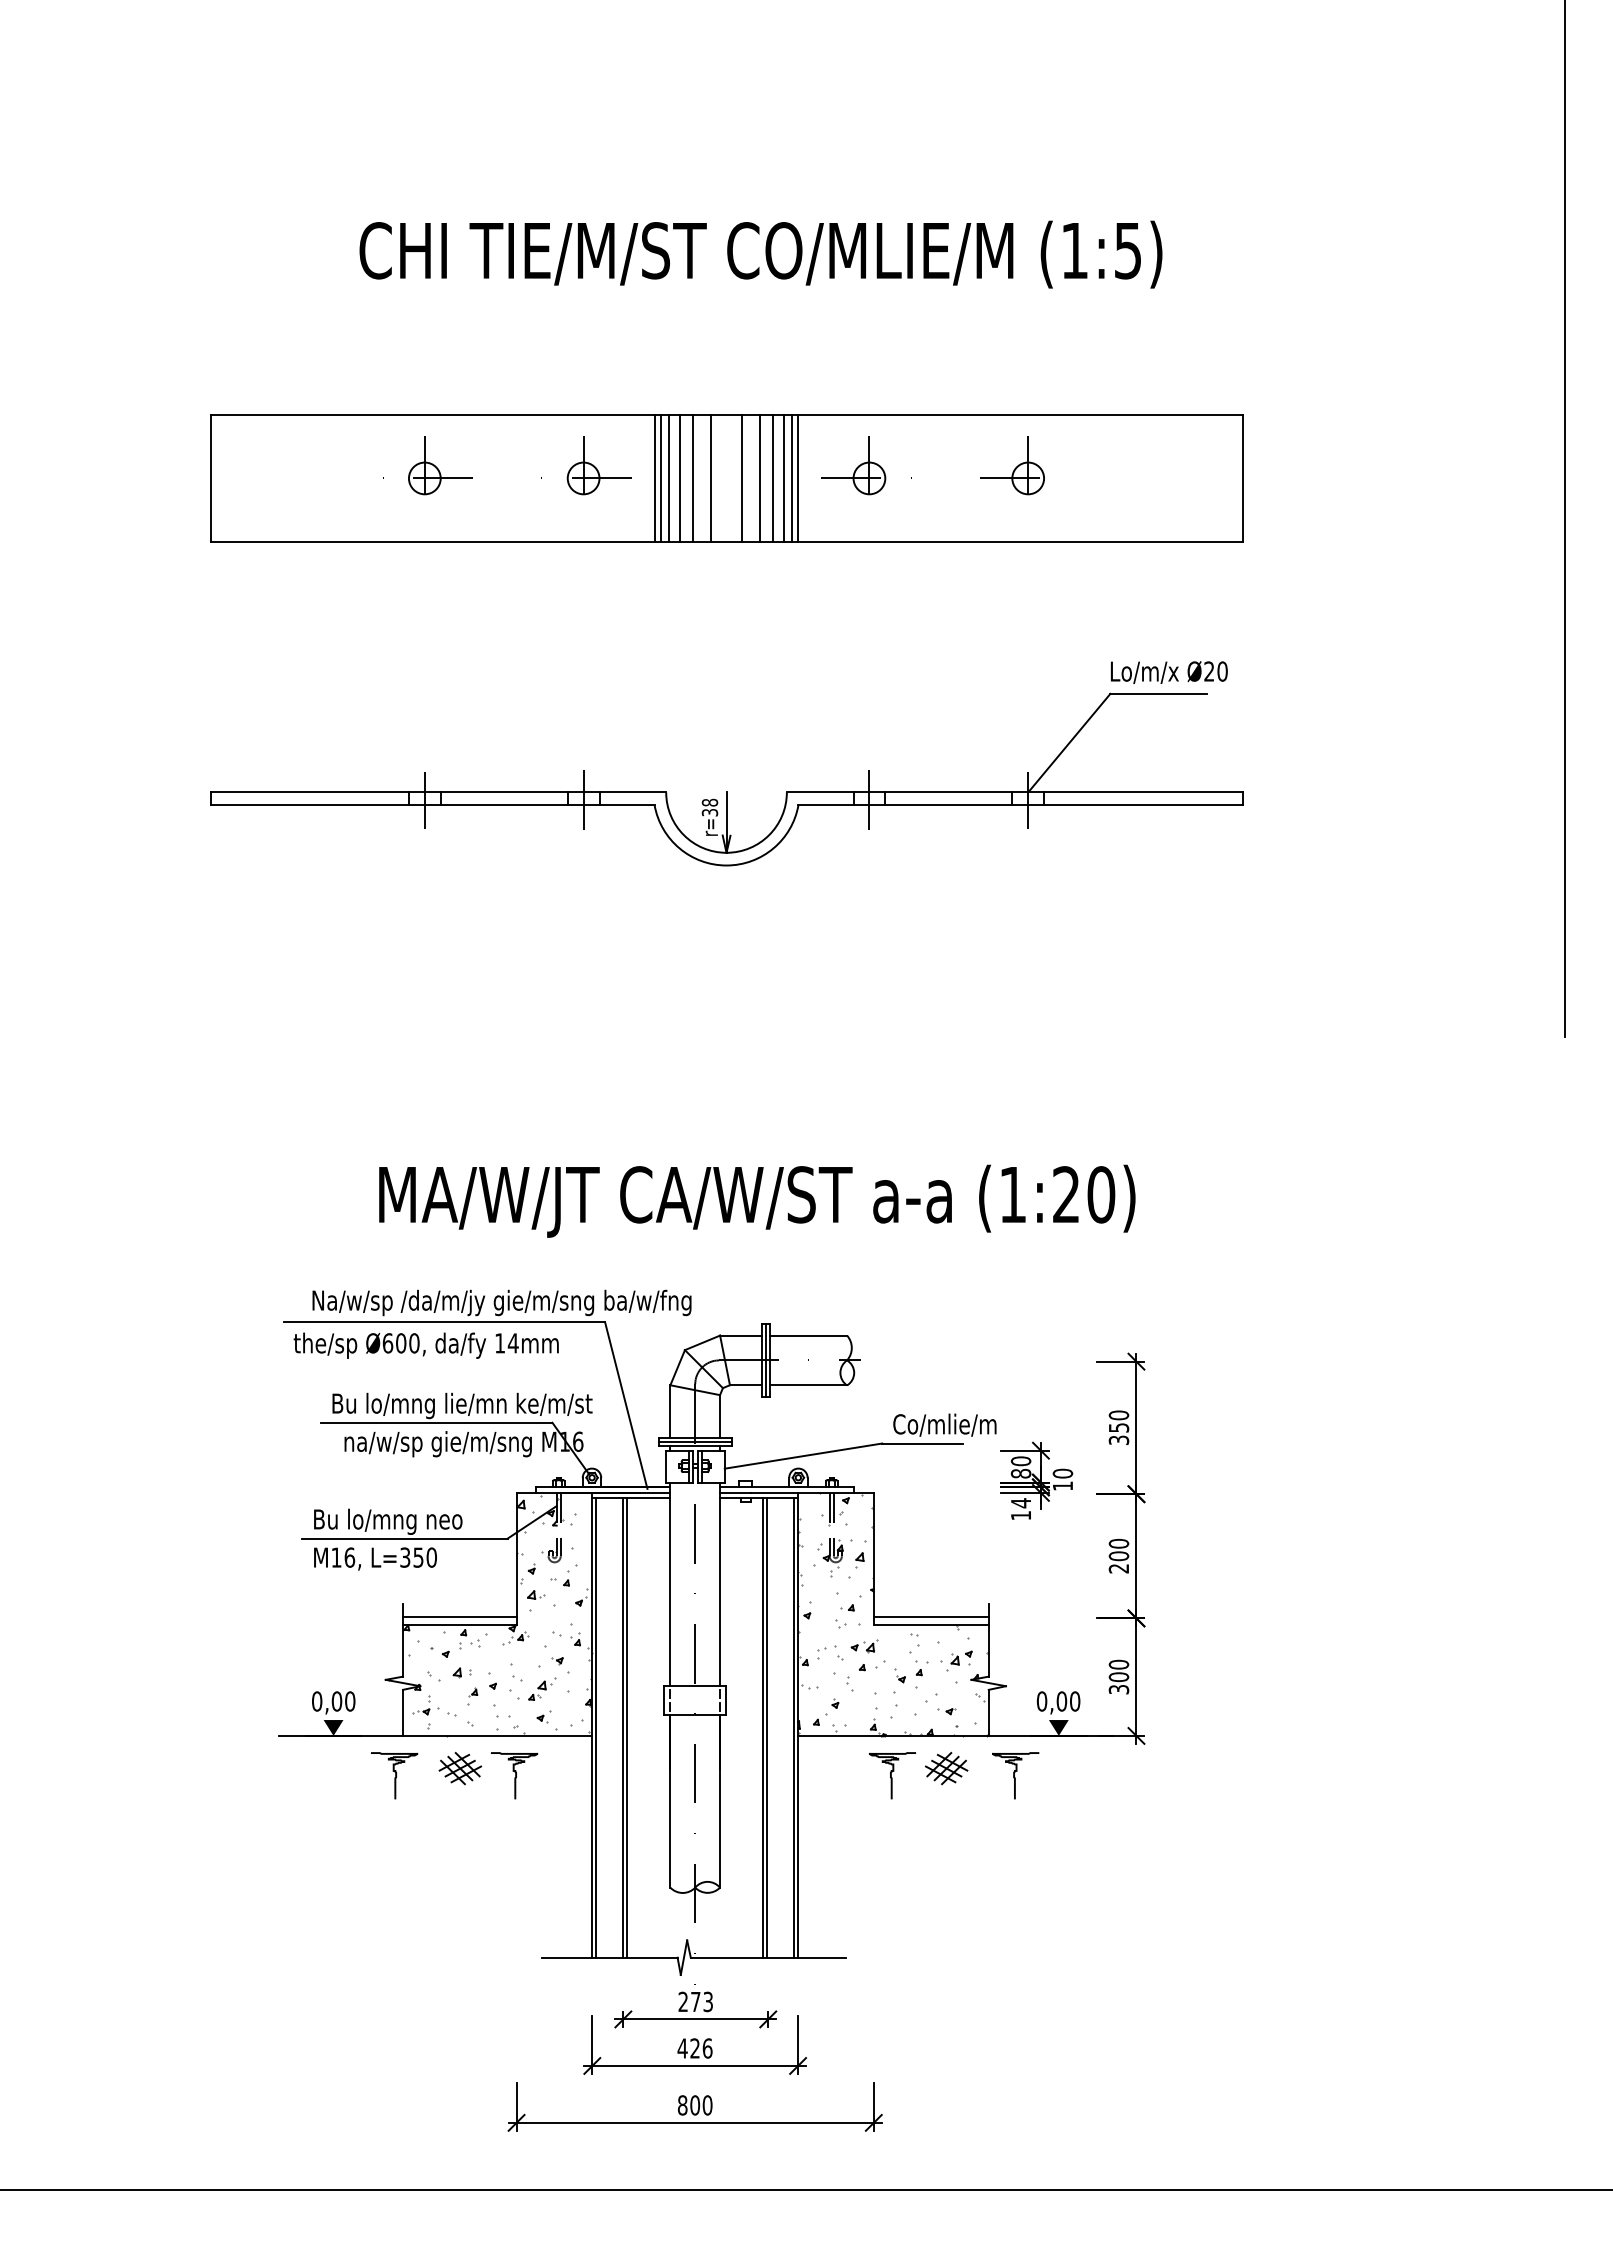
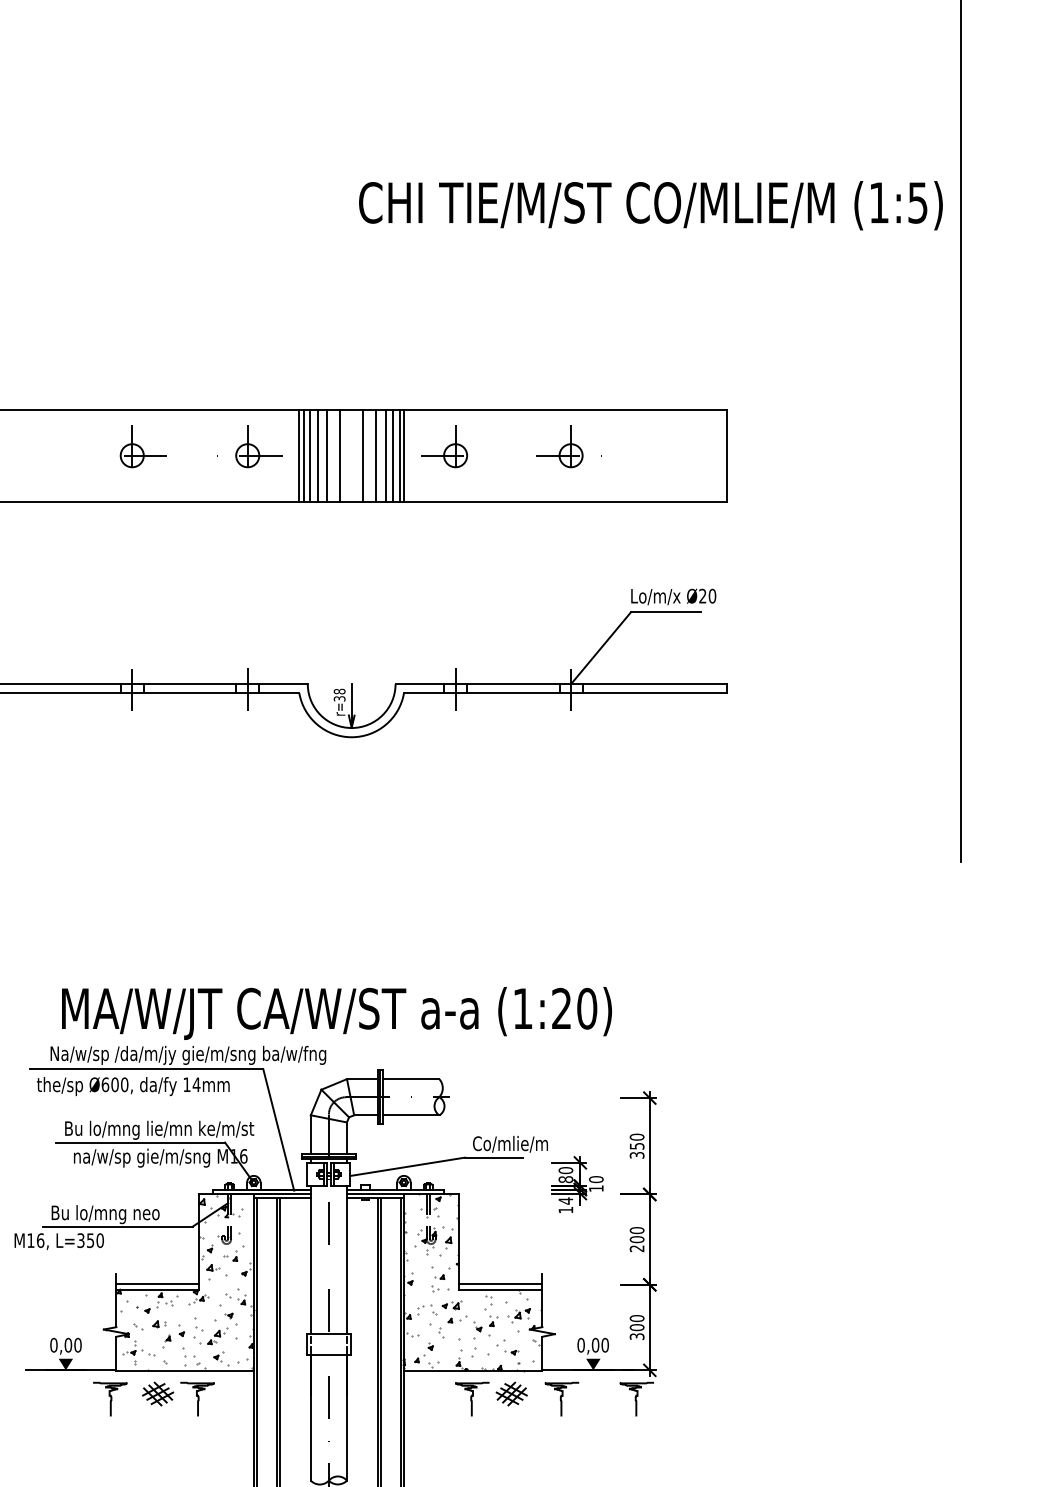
text: (760, 254) -> (650, 205), moved
text: (757, 1200) -> (337, 1012), moved
text: (375, 1558) -> (59, 1241), moved
curve: (1117, 1775) -> (636, 1399), added

